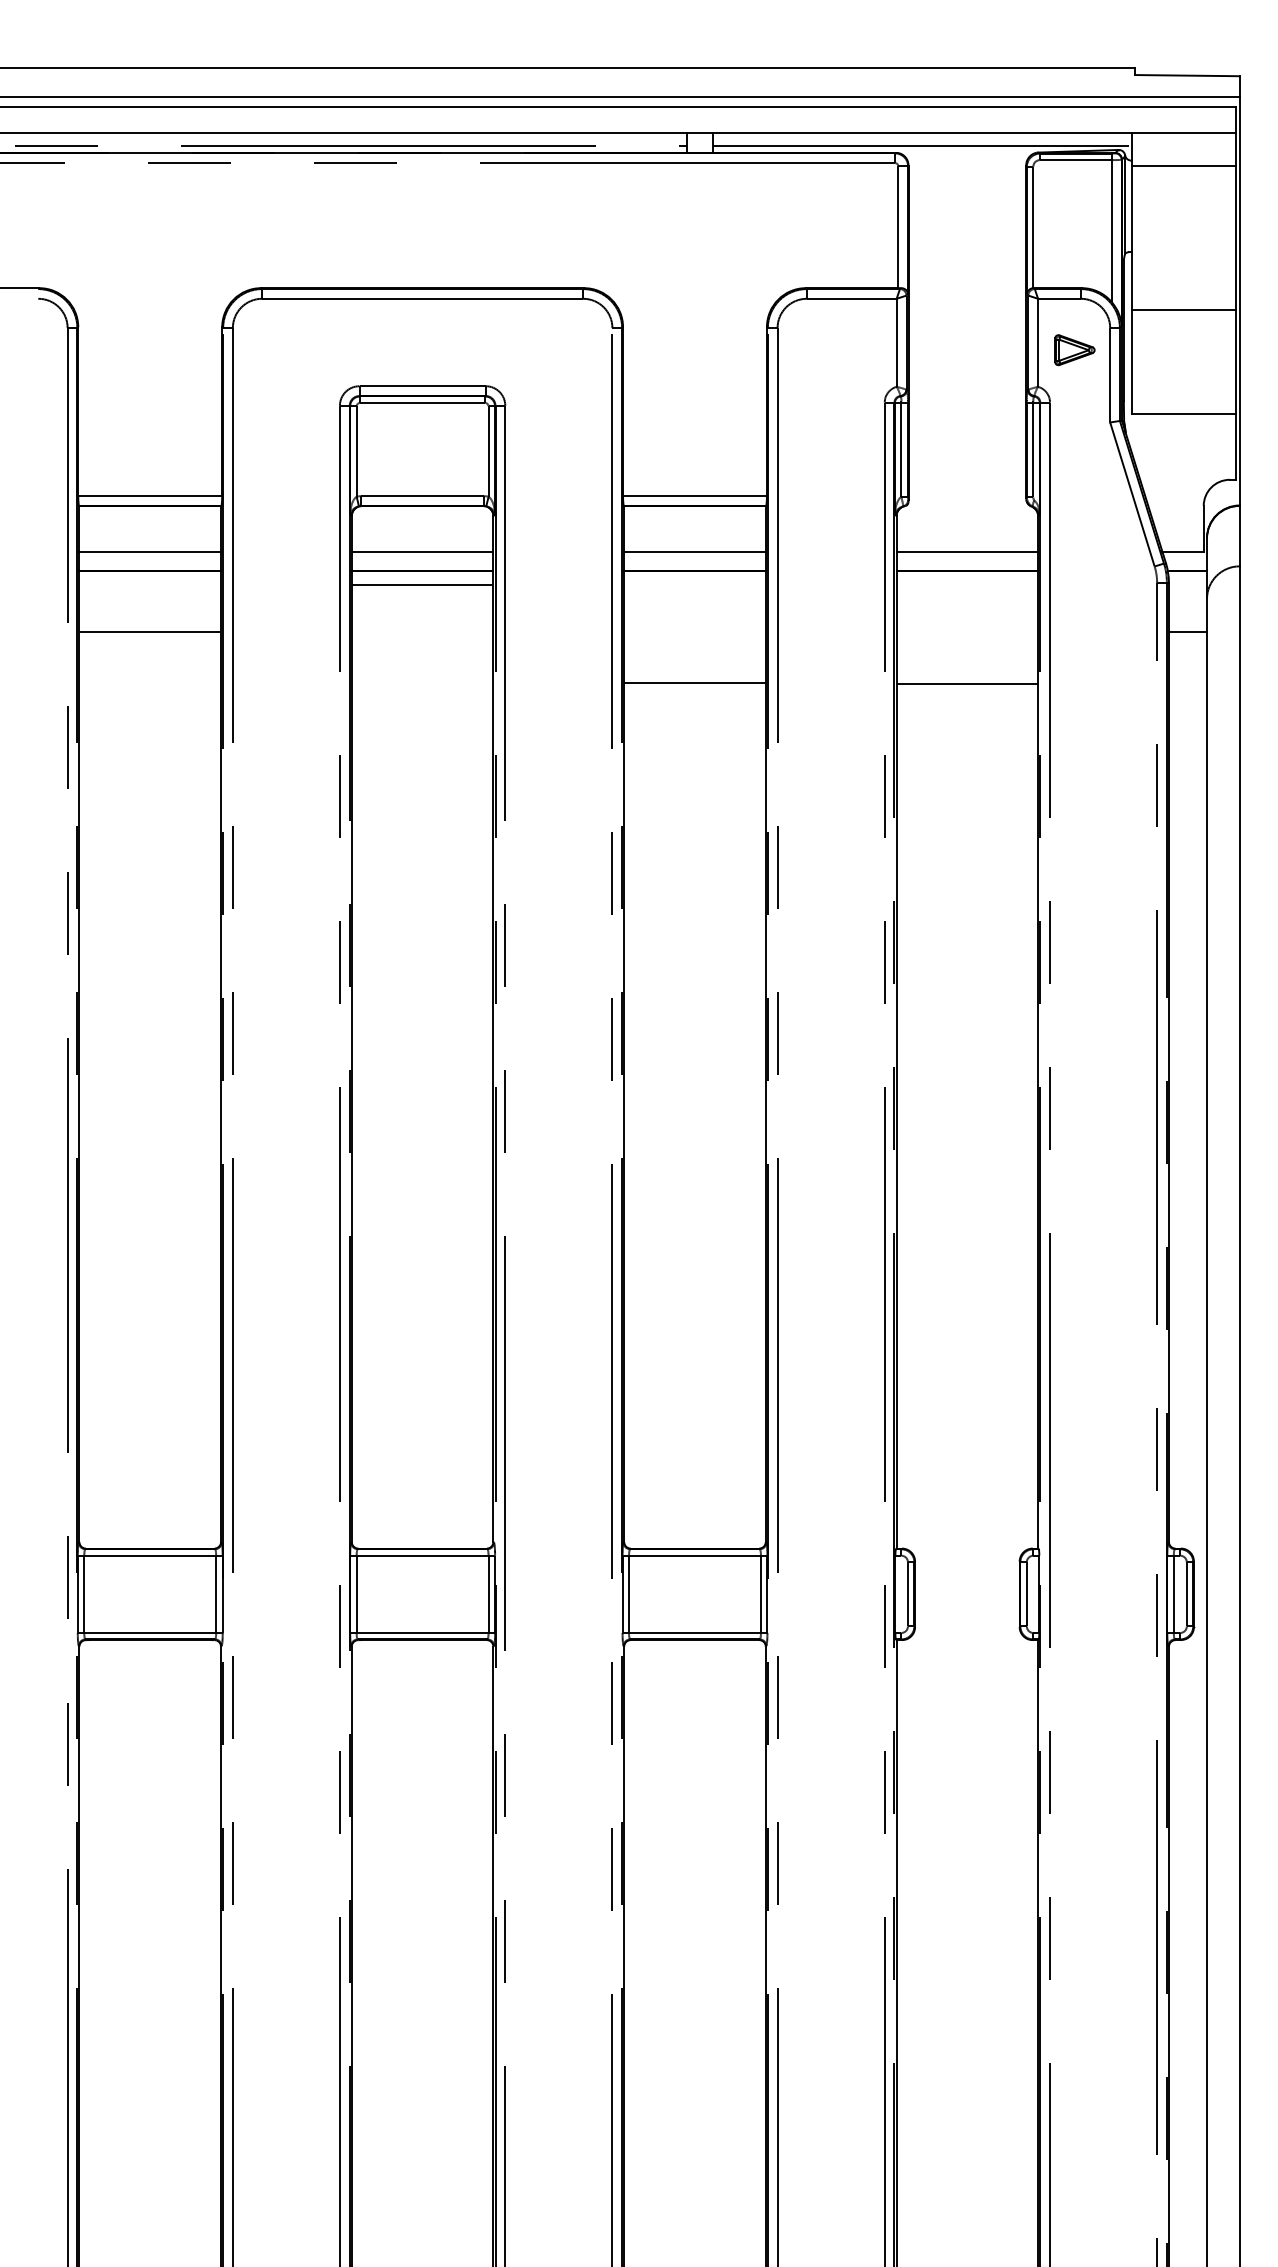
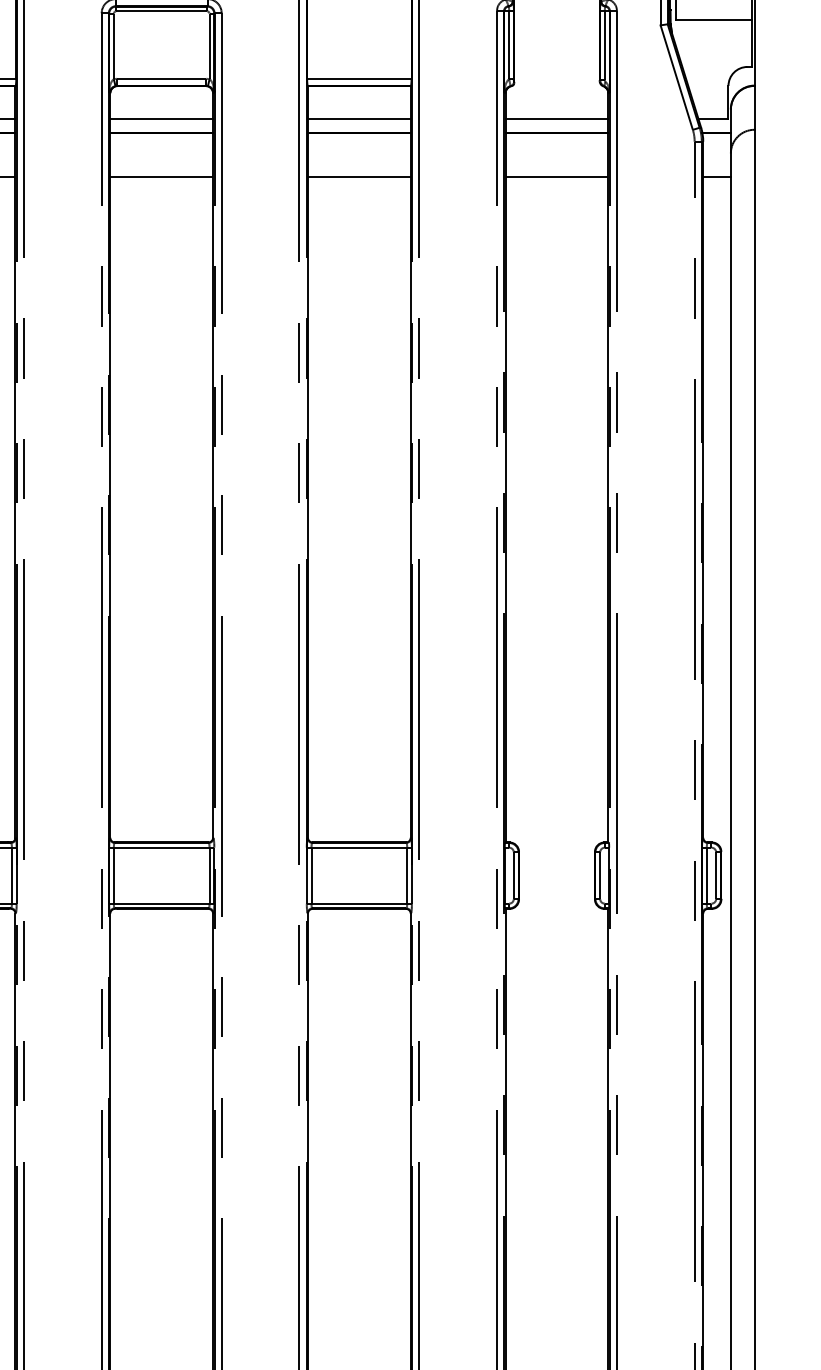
line: (422, 584) -> (161, 177), moved
line: (694, 682) -> (358, 177), moved
line: (967, 683) -> (557, 177), moved

